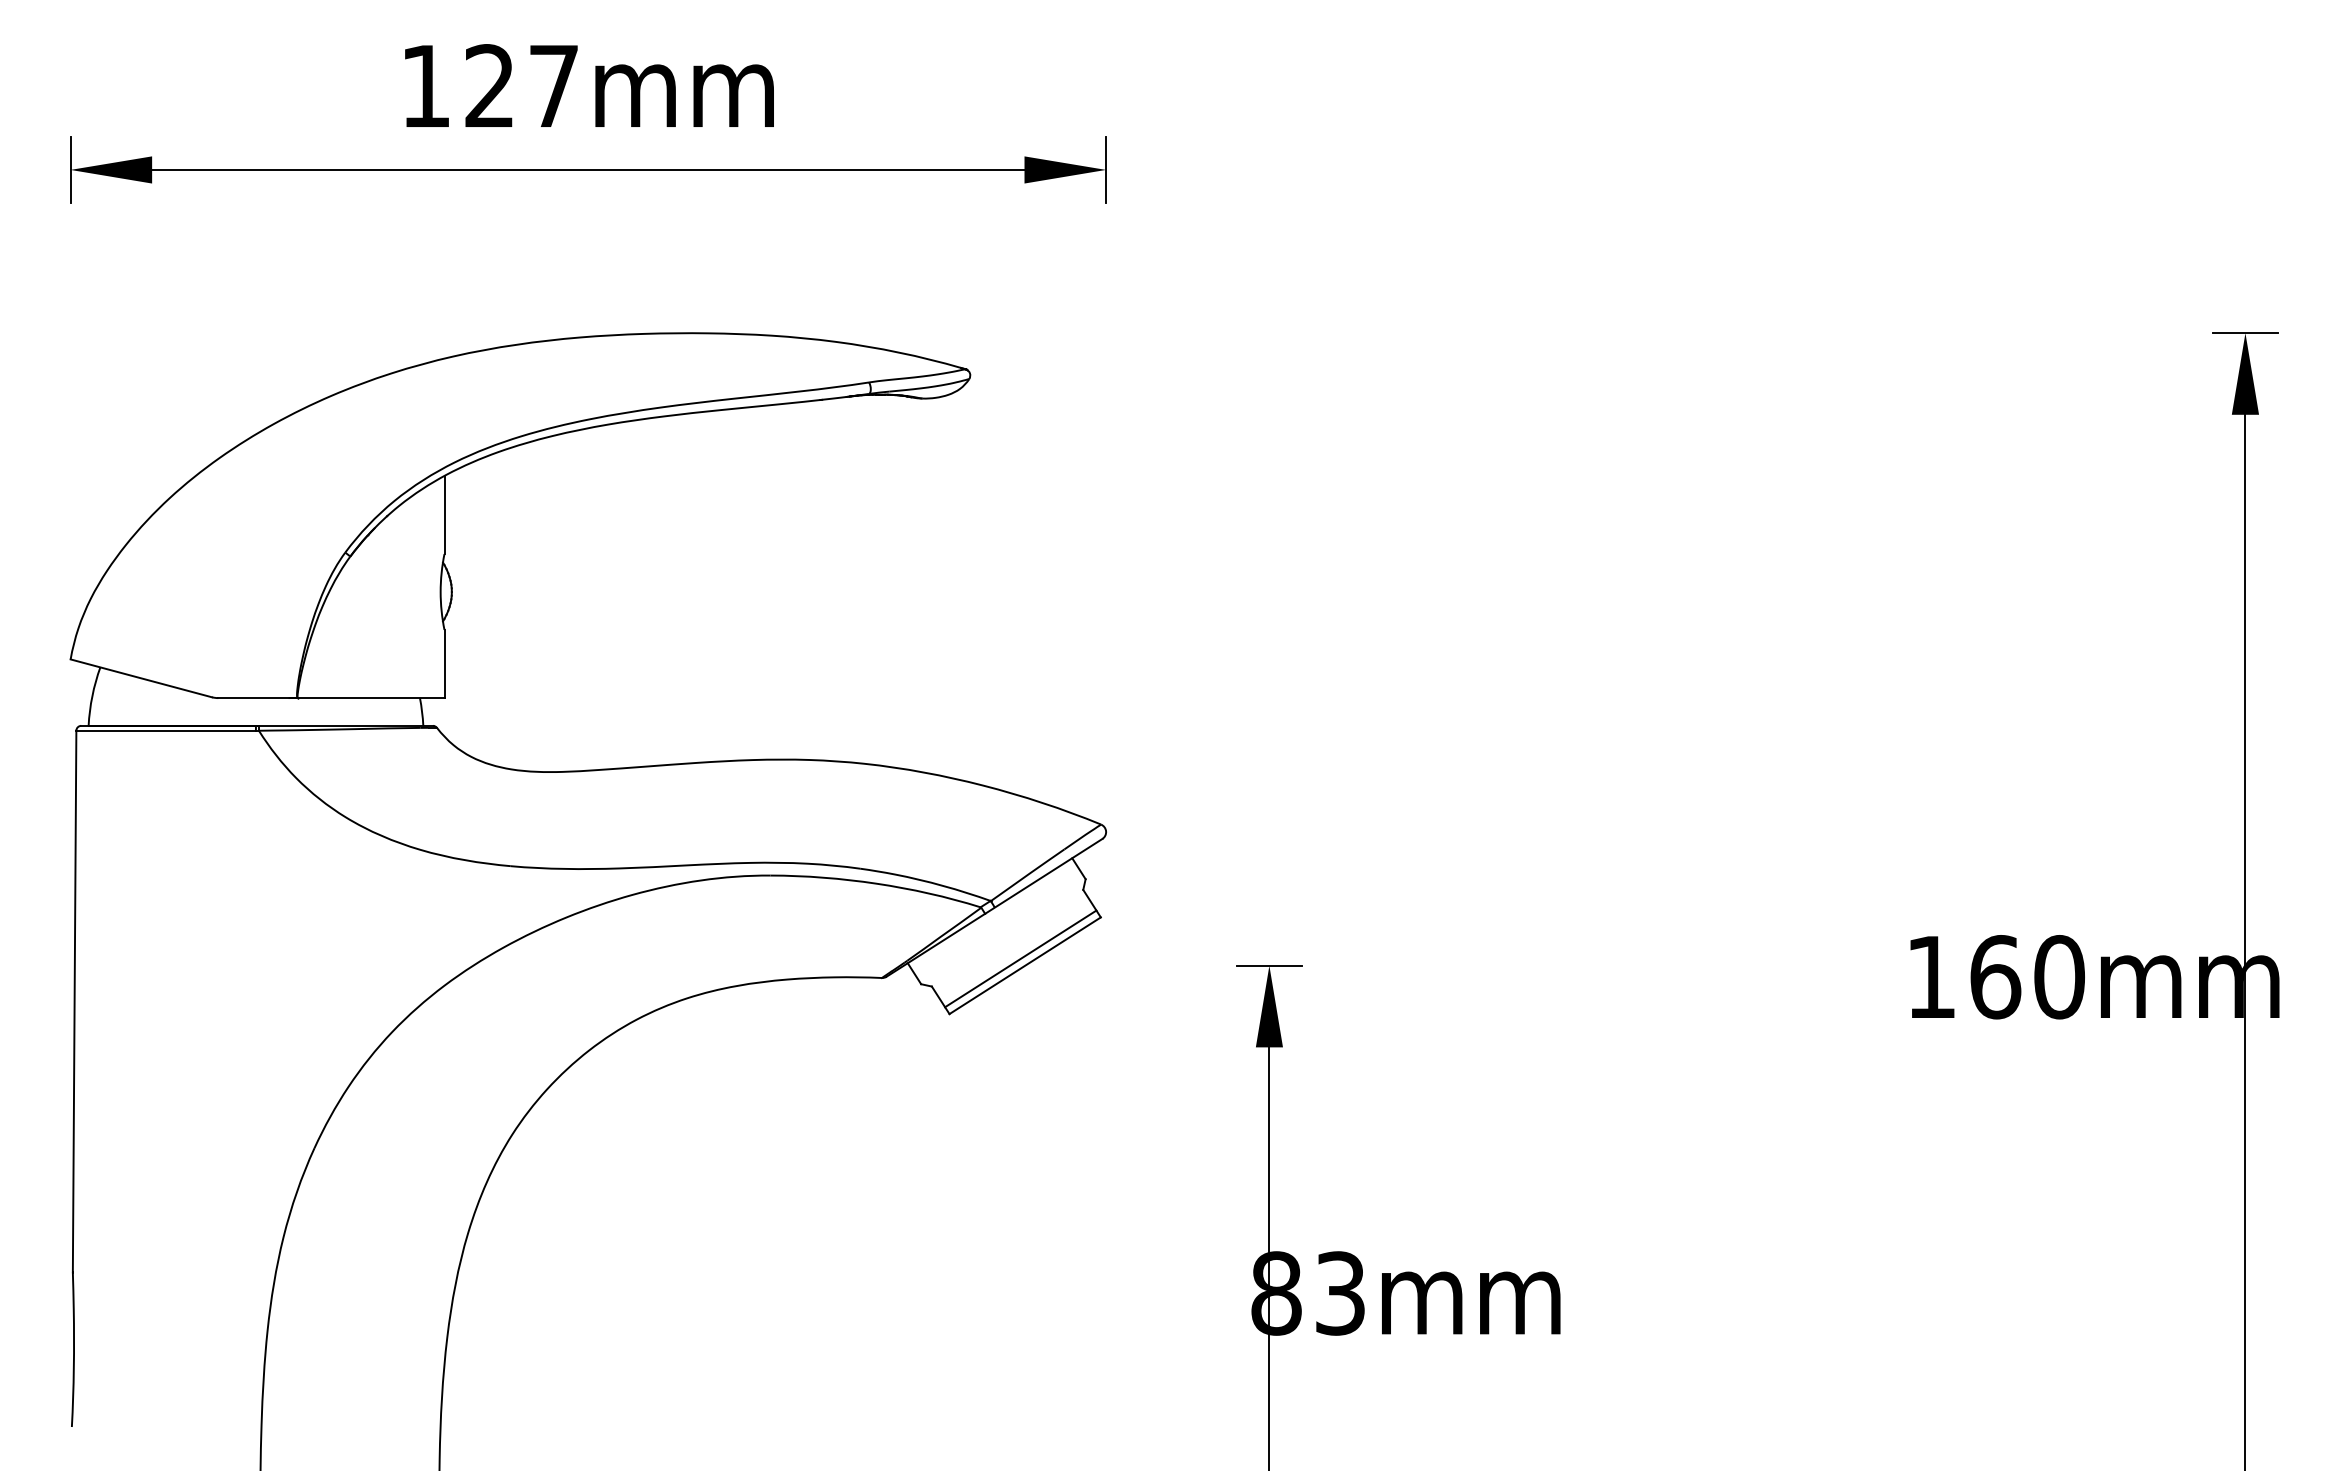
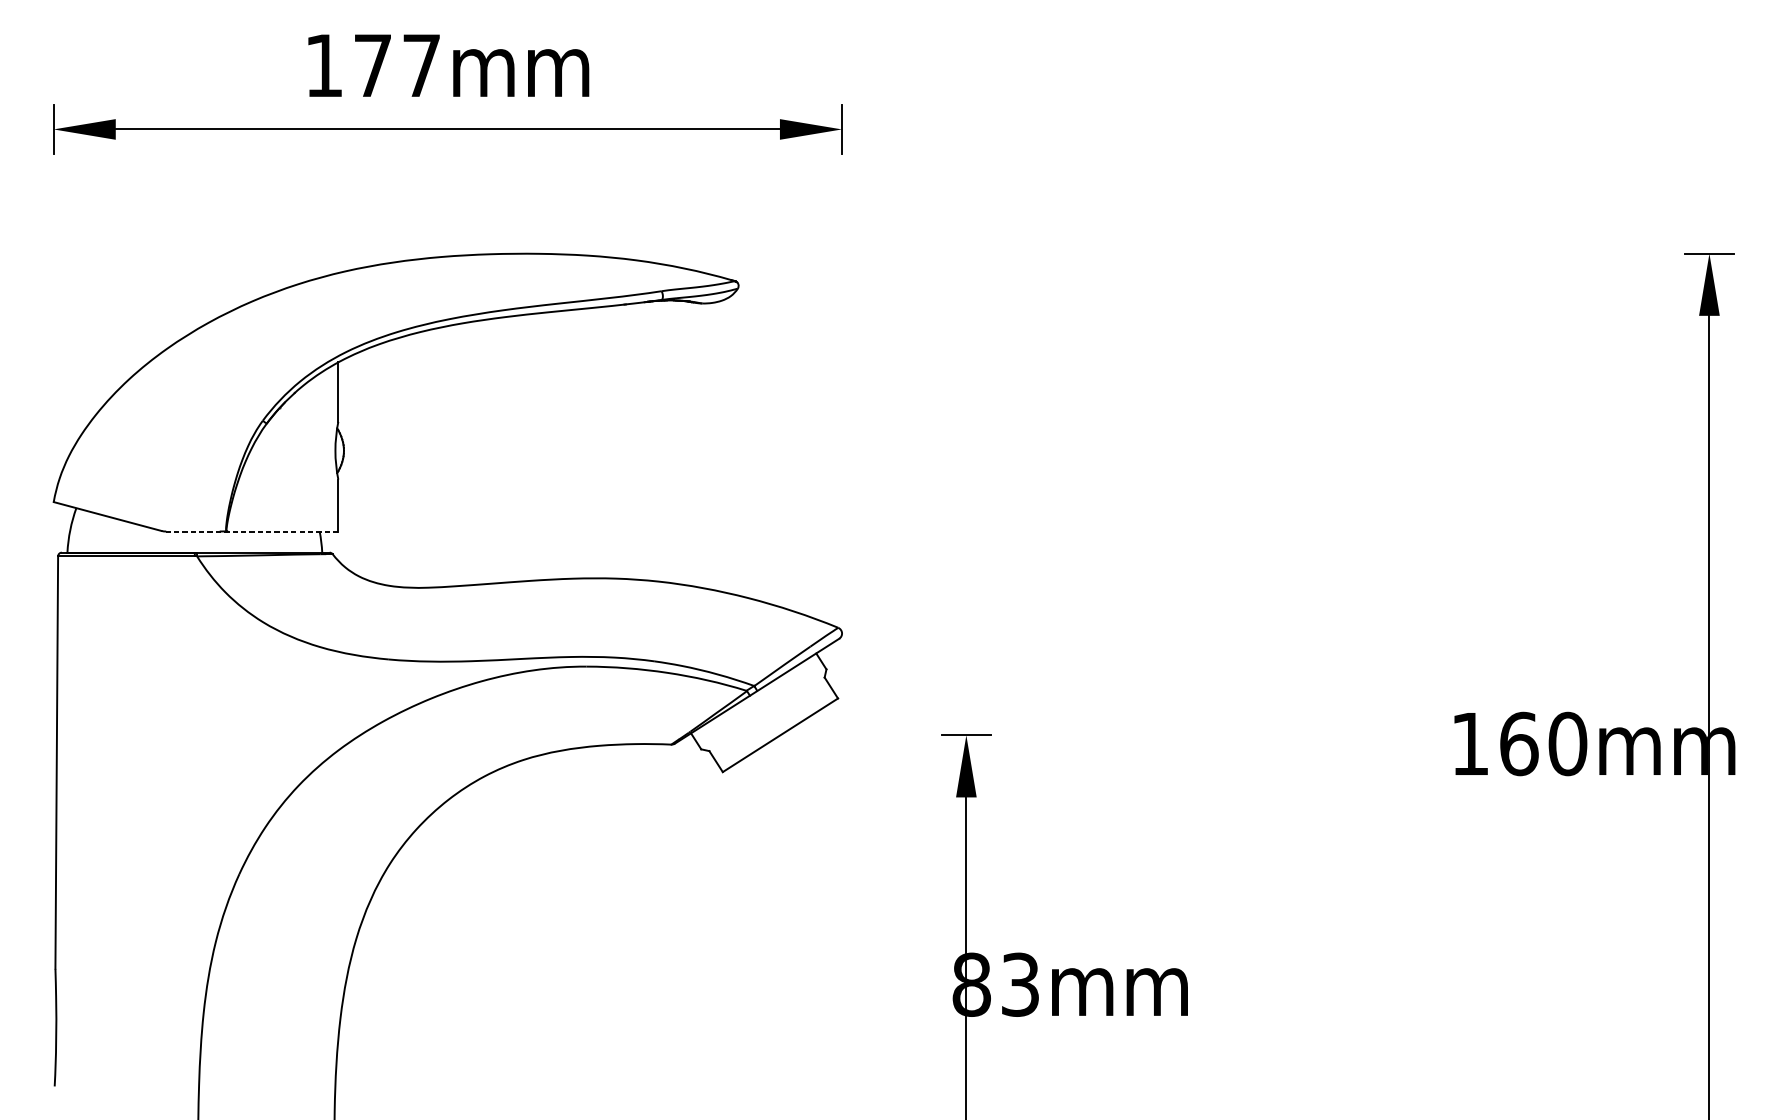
text: (489, 85) -> (372, 65), 127mm -> 177mm
line: (330, 698) -> (251, 531), solid -> dashed
line: (1020, 958) -> (776, 729), removed

